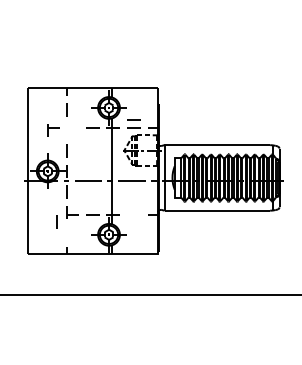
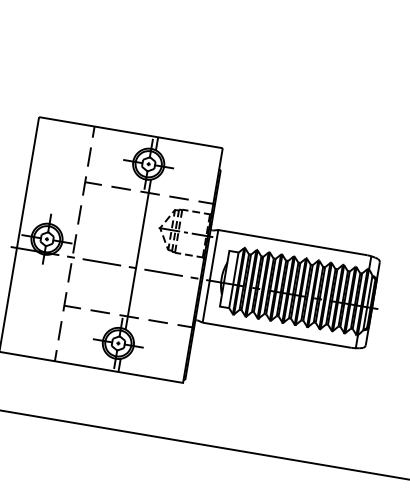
line: (133, 119) -> (157, 320), moved
part: (53, 130) -> (91, 187), moved
line: (56, 221) -> (58, 329), moved

